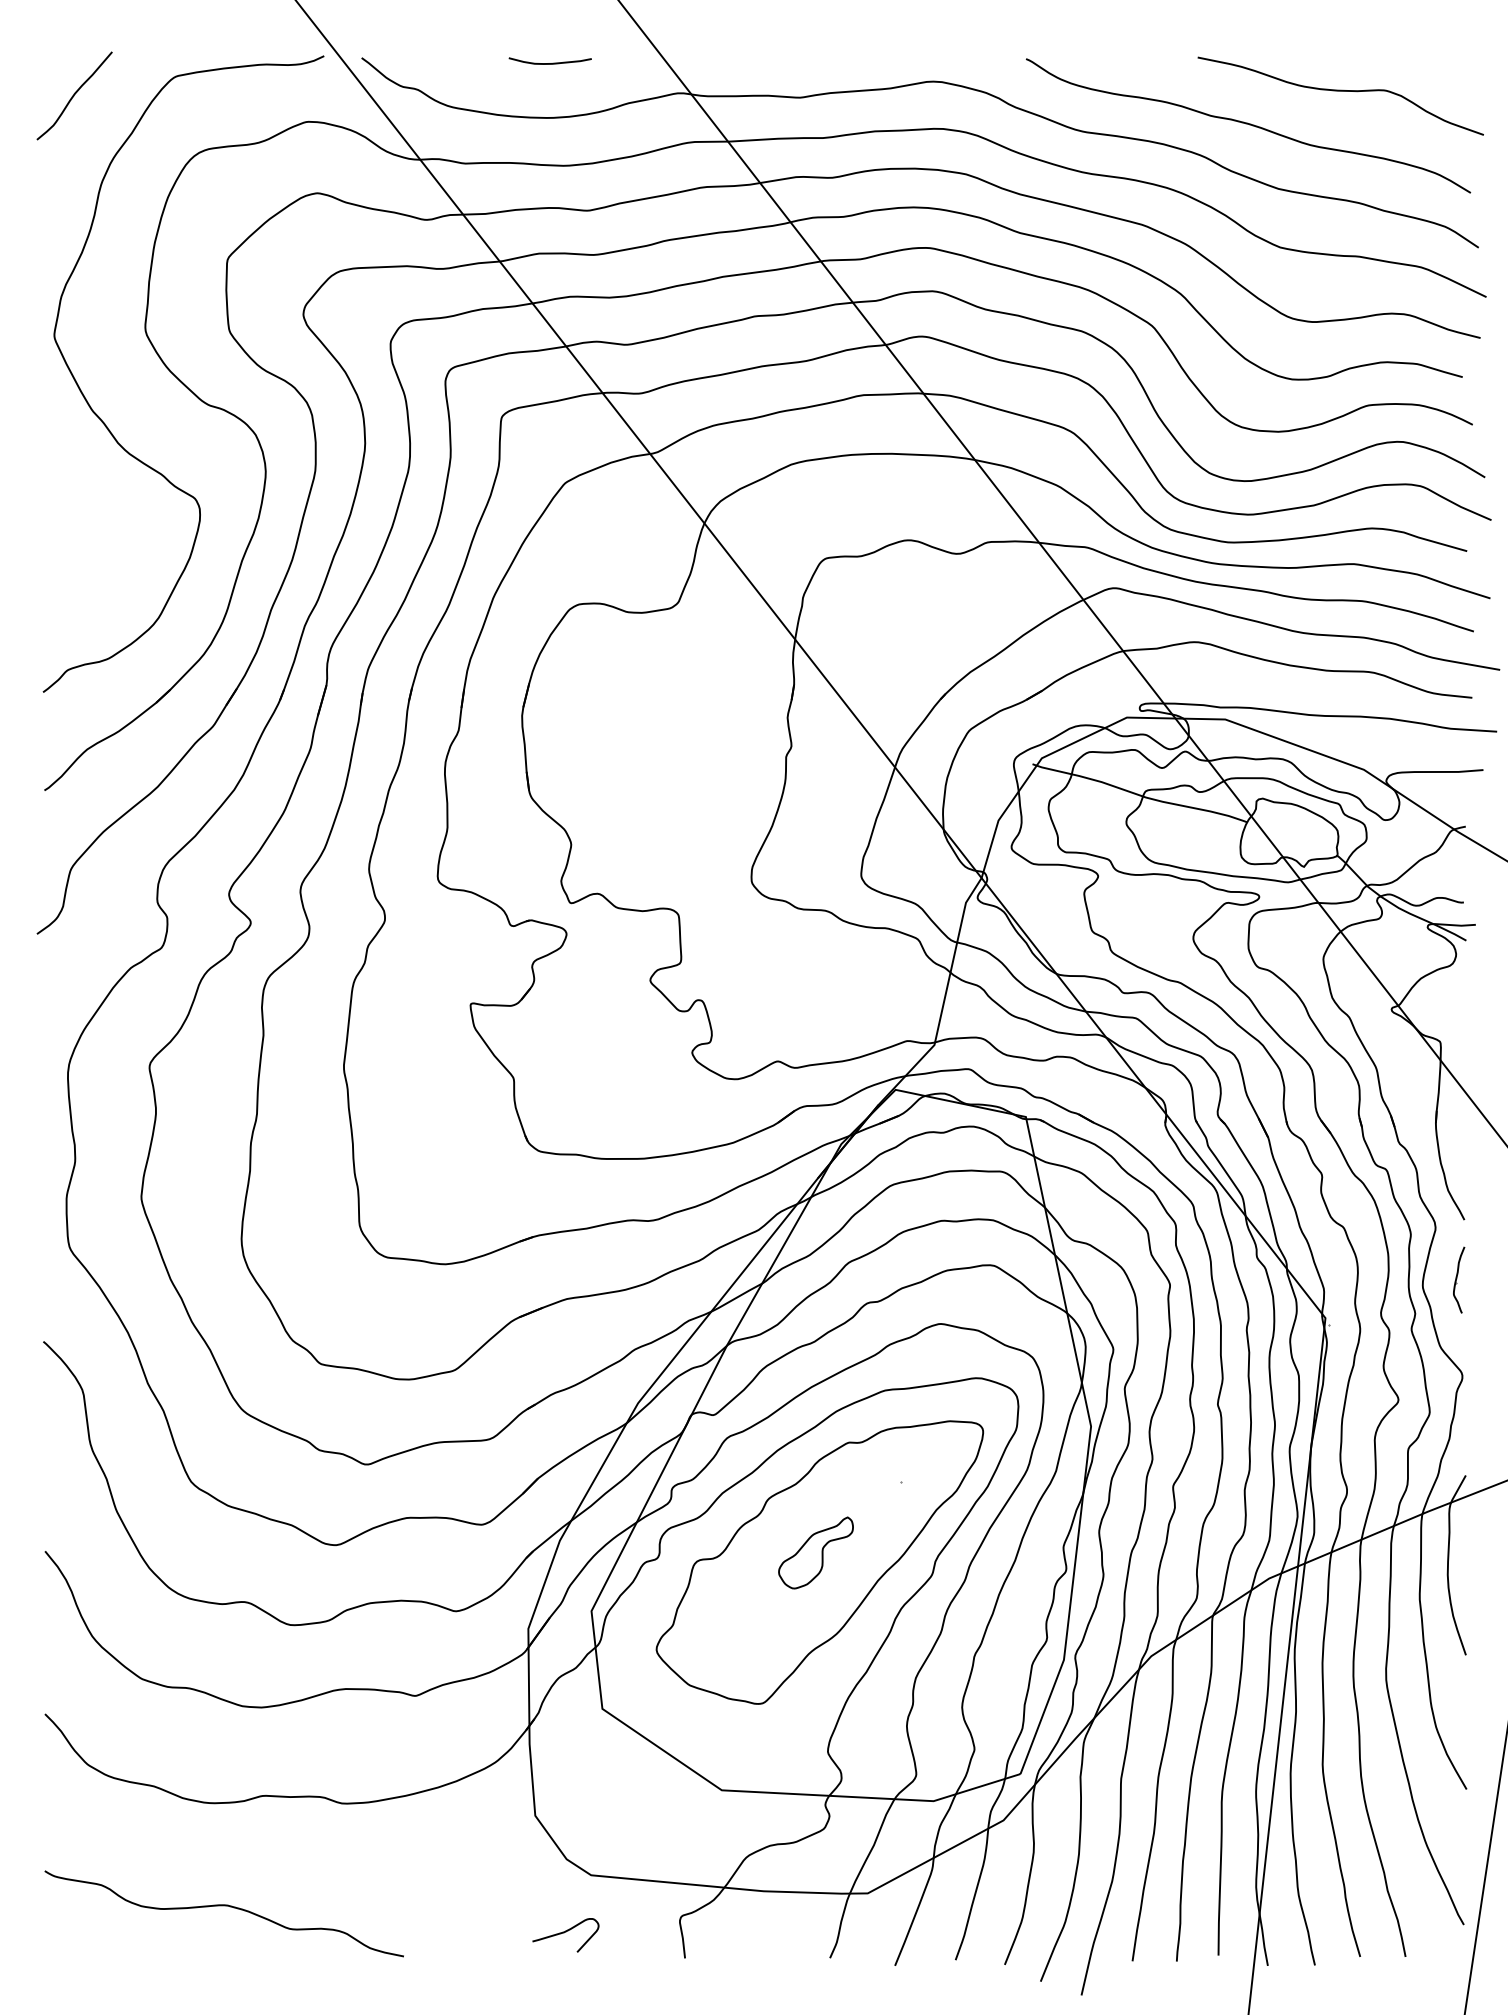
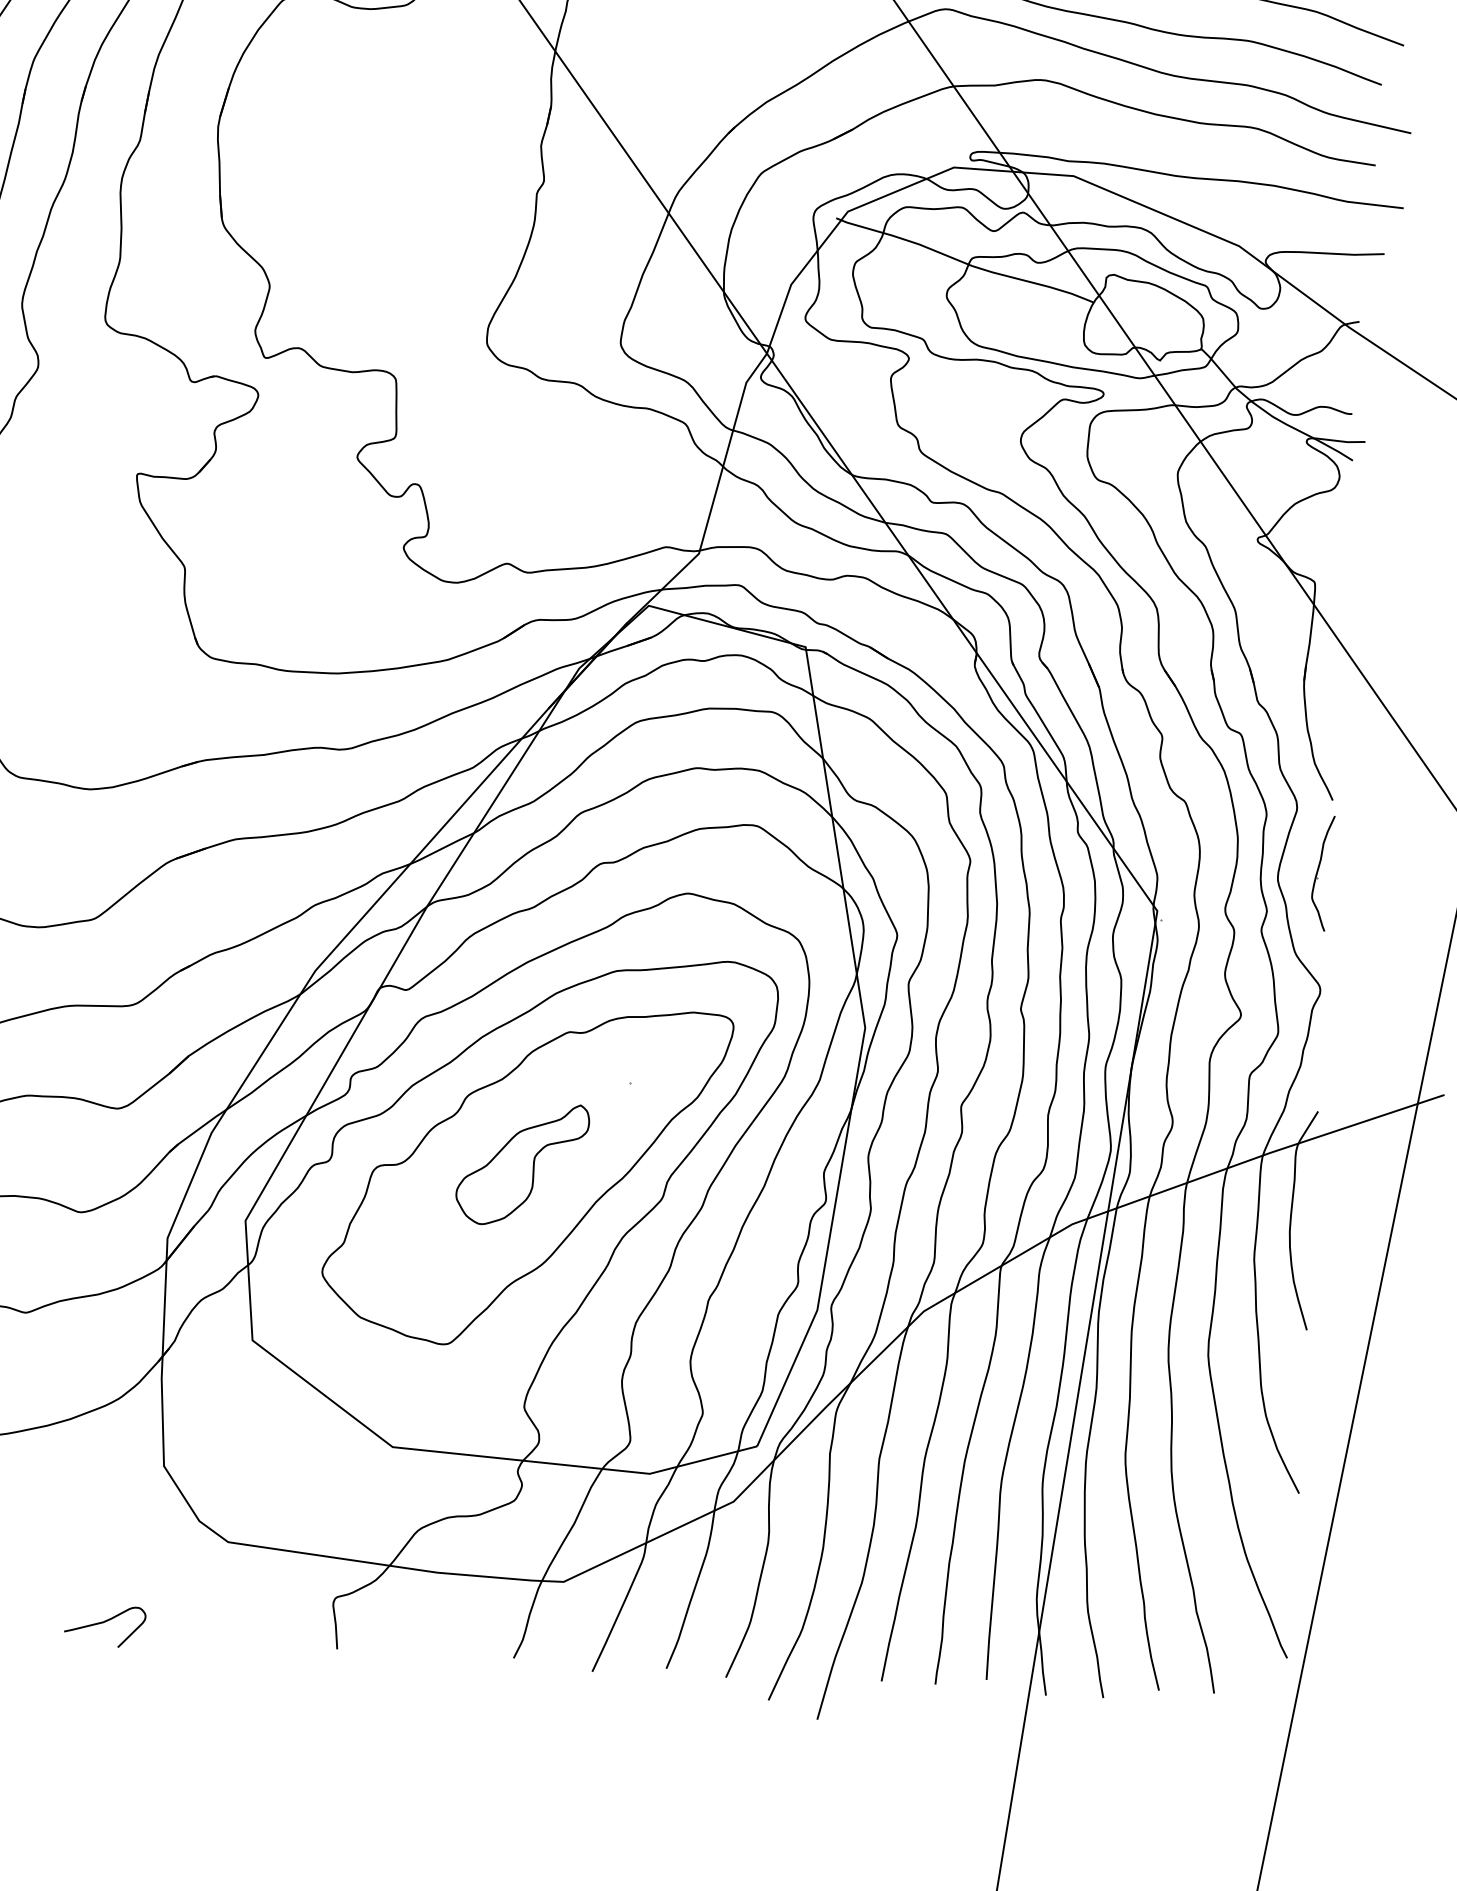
part: (1458, 1279) -> (1321, 872), size x1.43
part: (815, 1552) -> (521, 1163), size x1.43
curve: (564, 1933) -> (103, 1623), moved

